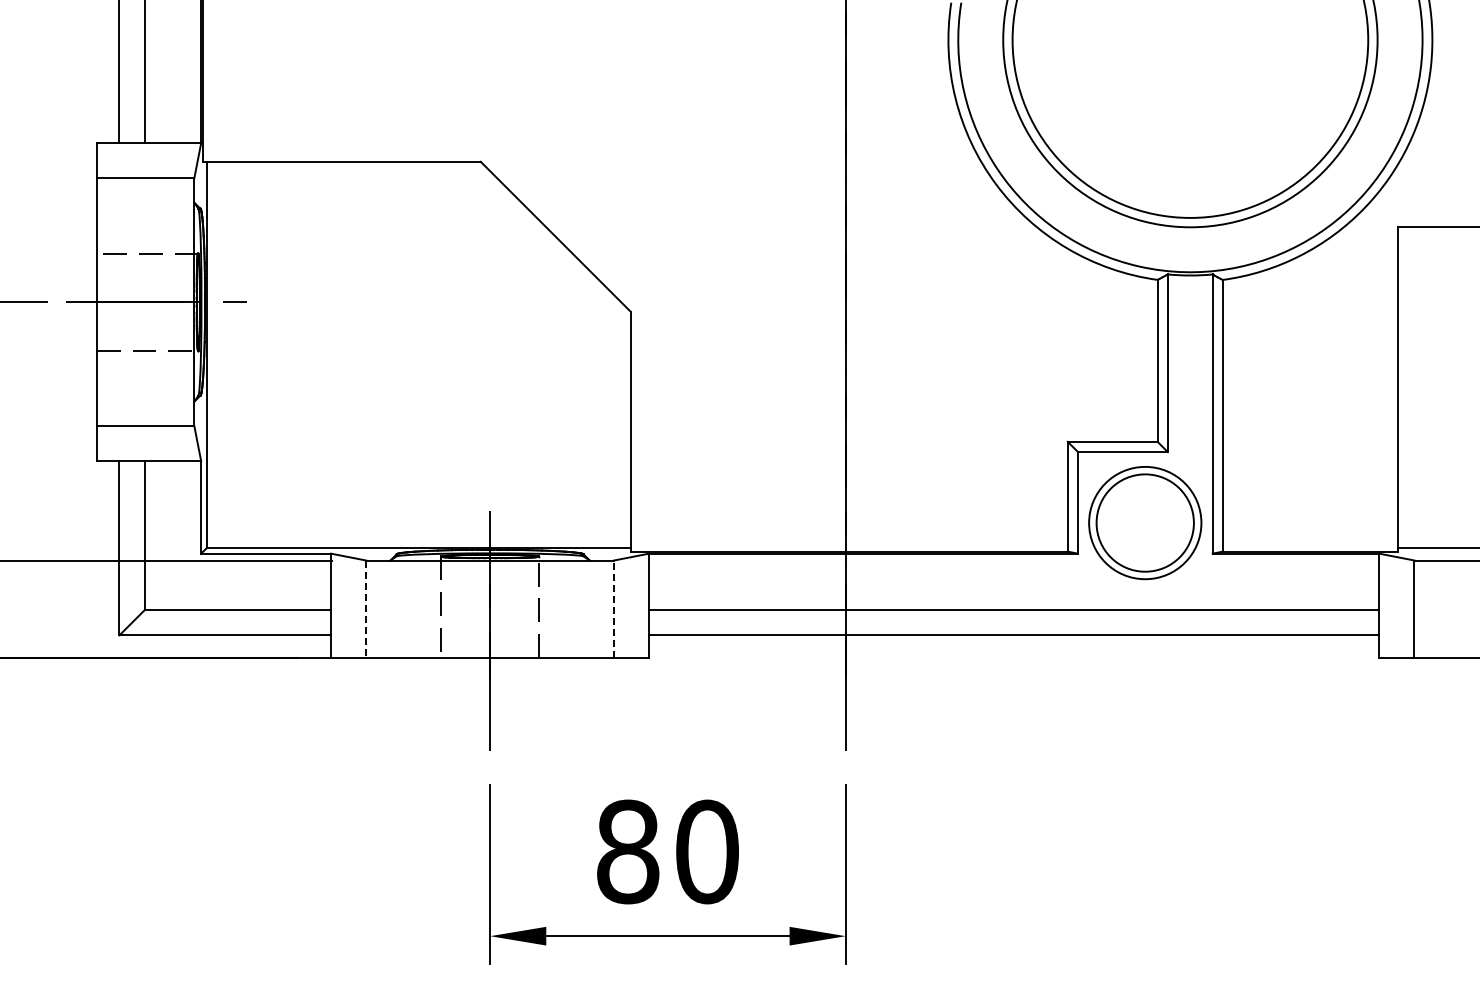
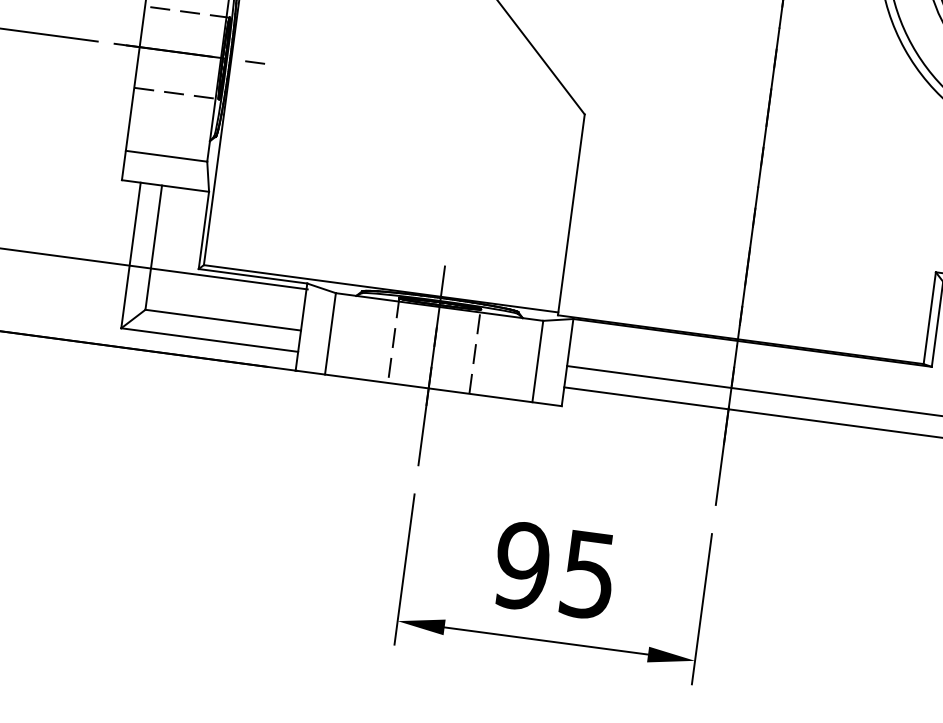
line: (366, 609) -> (330, 334), dashed -> solid
line: (614, 609) -> (538, 361), dashed -> solid
text: (667, 851) -> (555, 570), 80 -> 95

